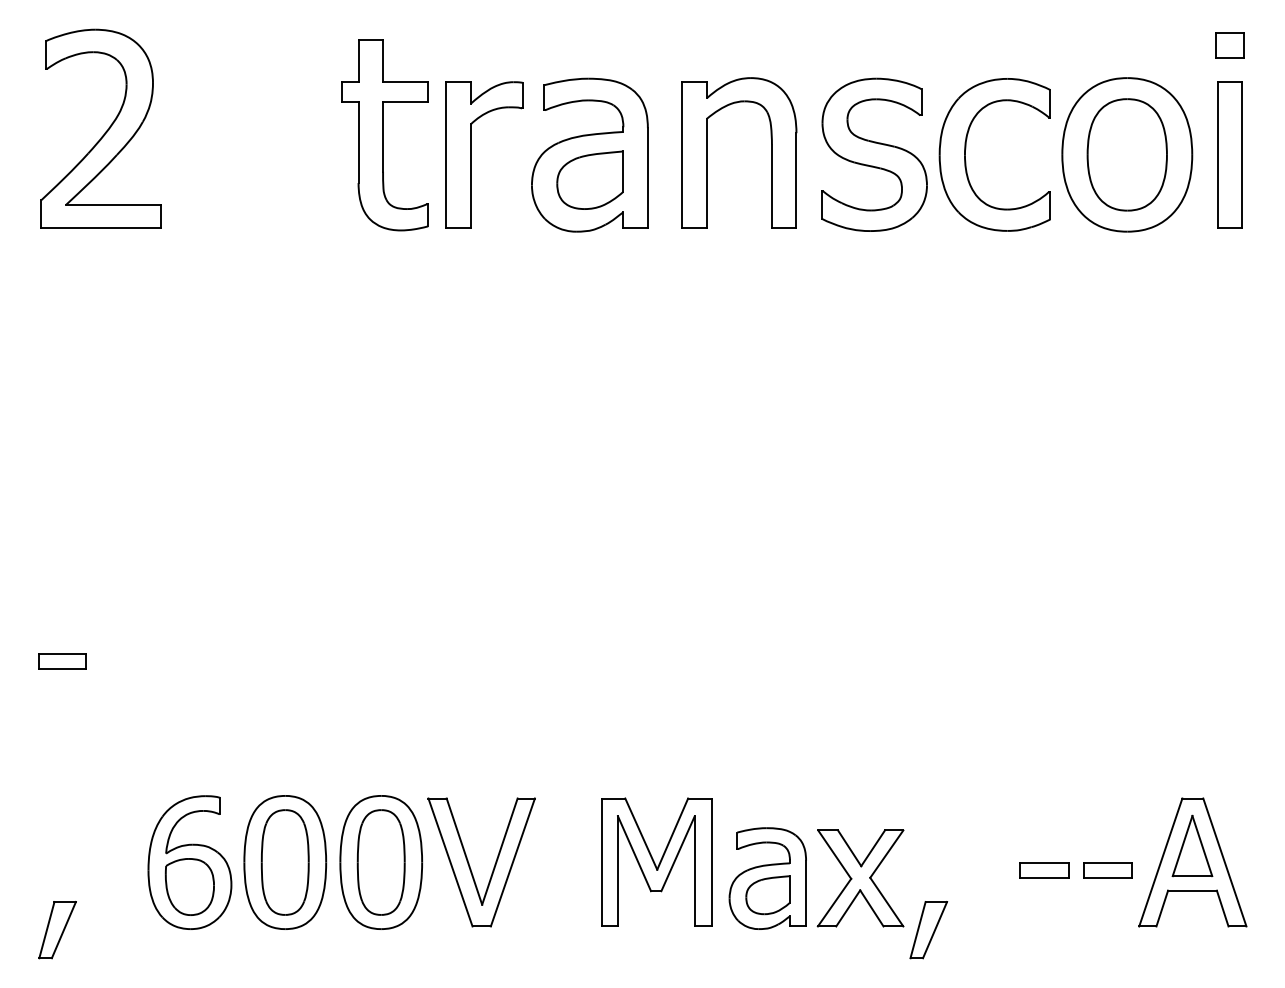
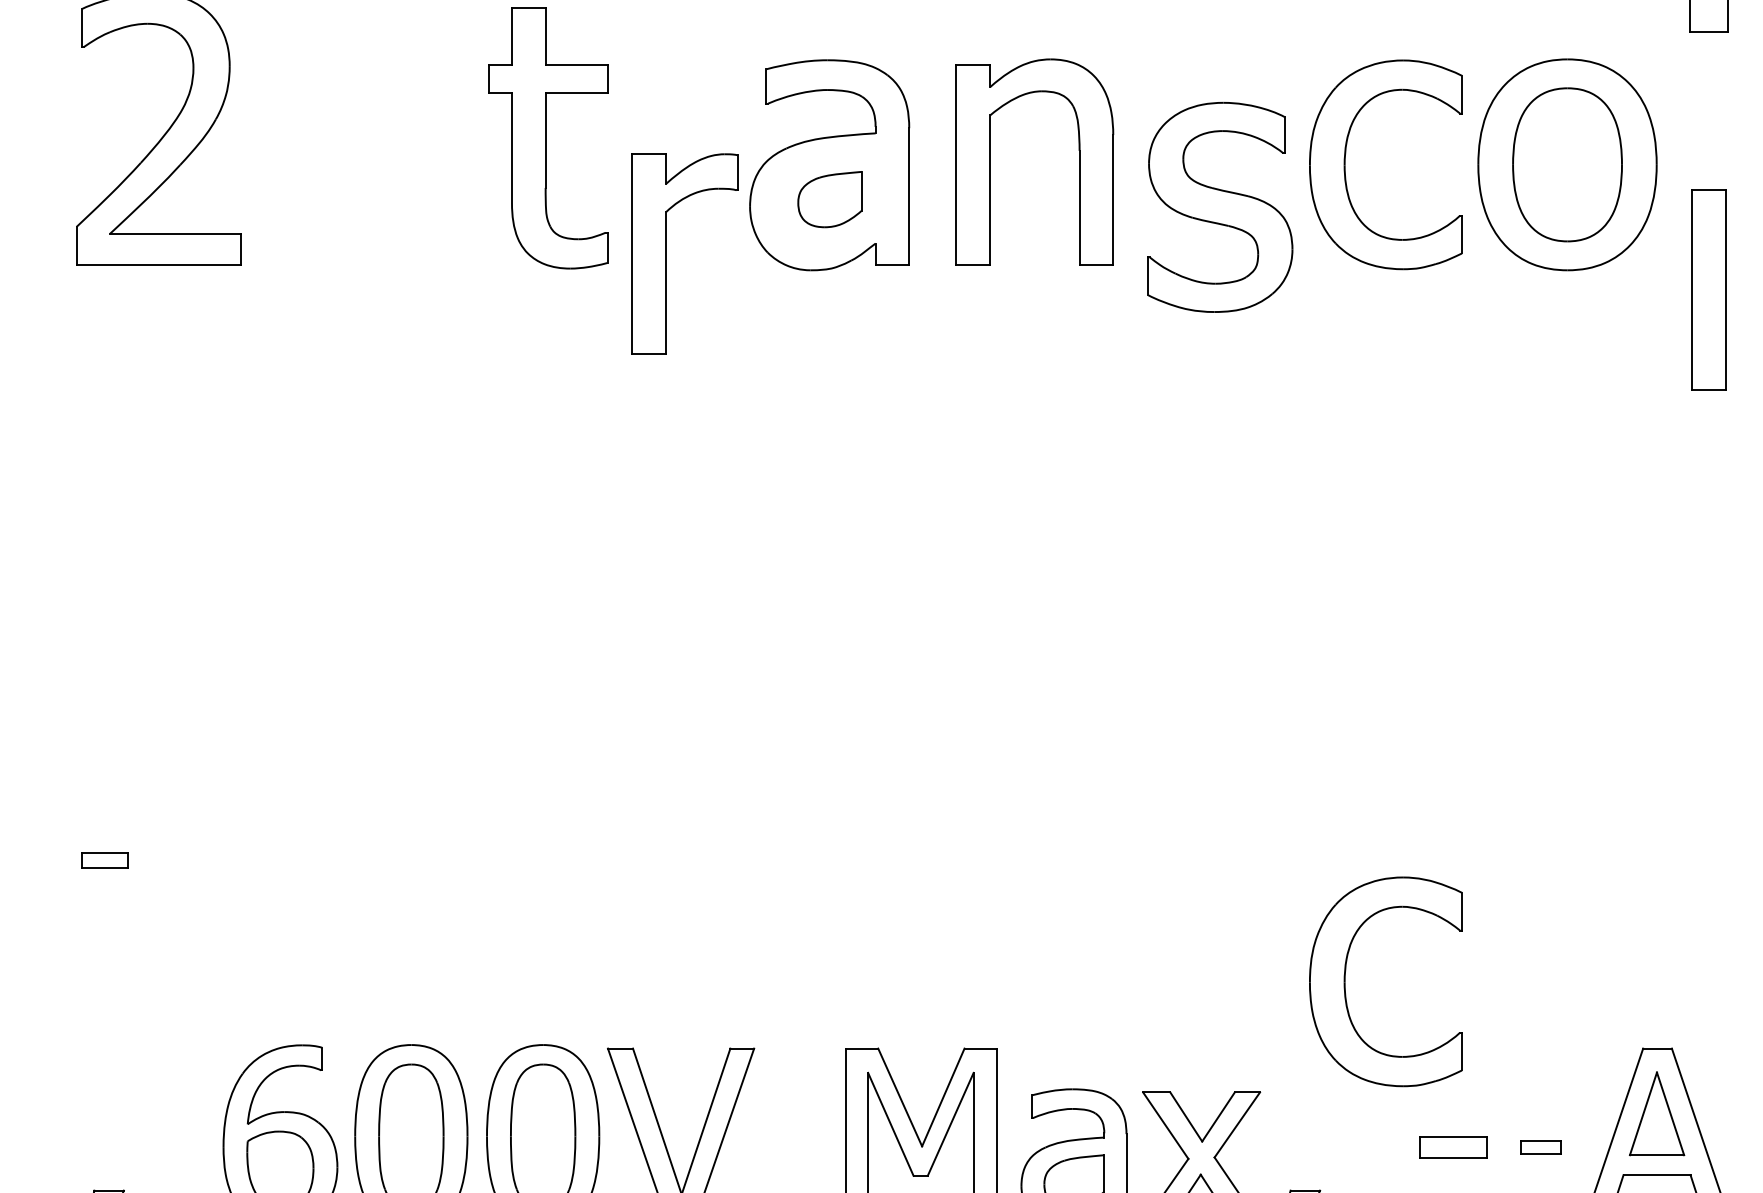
part: (471, 154) -> (667, 253), moved
part: (874, 154) -> (1220, 206), moved
part: (1229, 154) -> (1707, 289), moved
part: (589, 179) -> (829, 198), size x0.7
part: (62, 661) -> (105, 860), size x0.7
part: (966, 744) -> (1346, 974), added
part: (1107, 870) -> (1540, 1147), size x0.6

